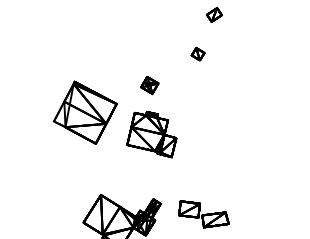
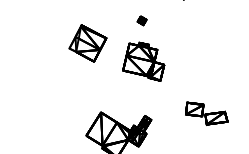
part: (149, 85) -> (141, 20), size x0.6
part: (84, 112) -> (87, 43), size x0.7
part: (203, 214) -> (206, 113), moved

